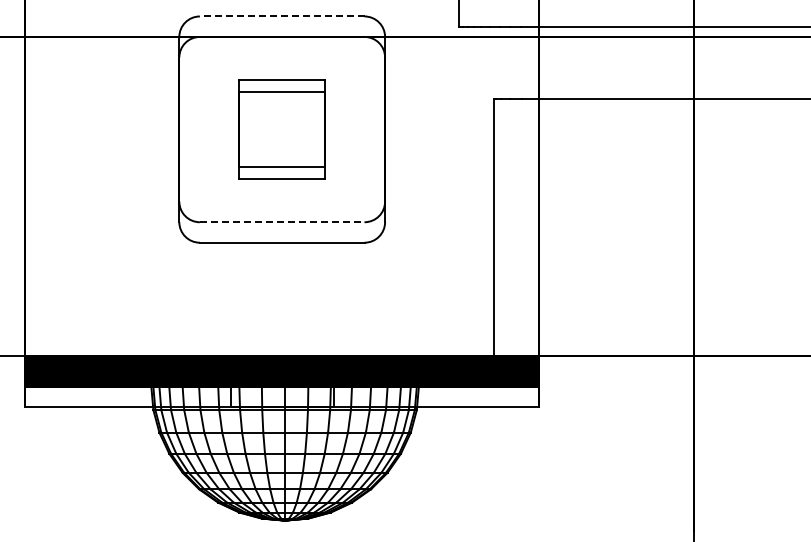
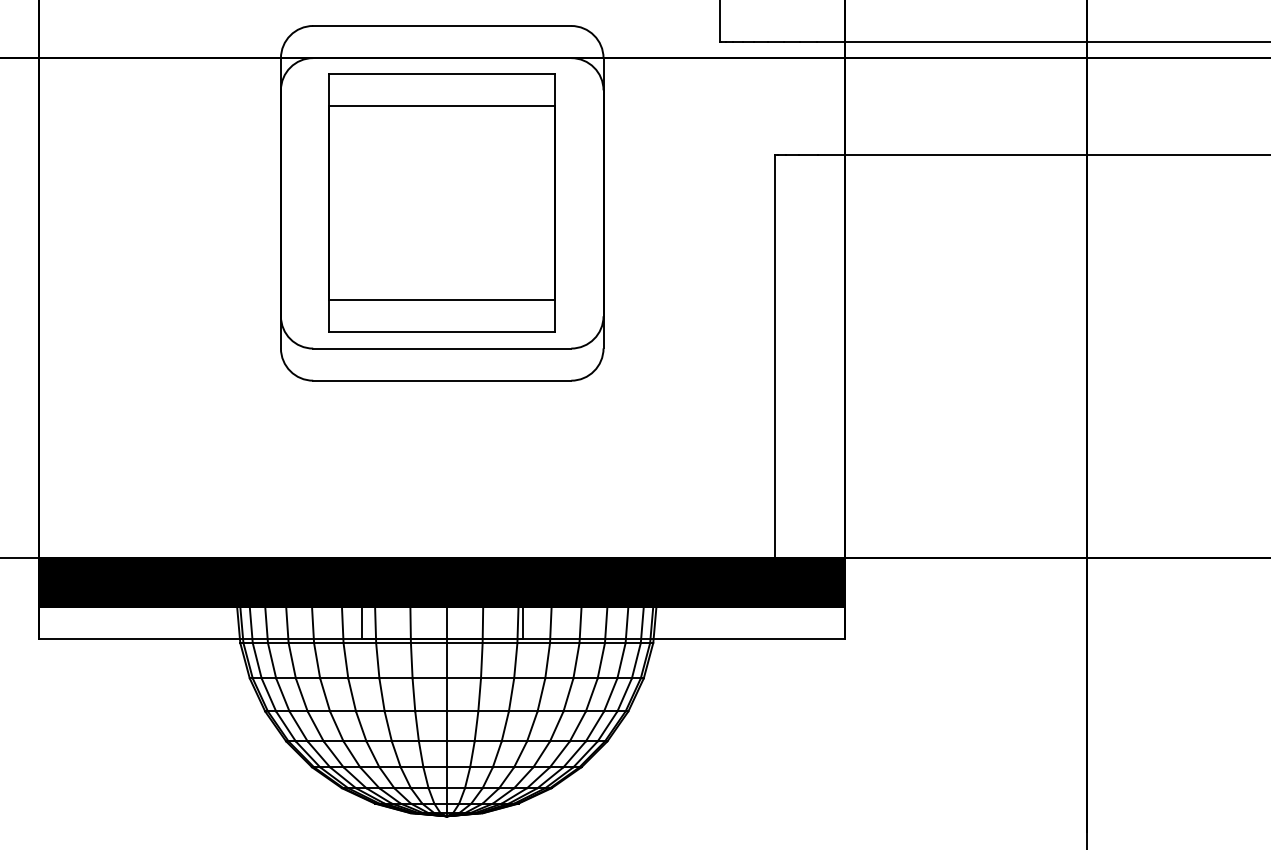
line: (281, 16) -> (441, 26), dashed -> solid
part: (281, 129) -> (441, 203), size x1.67
line: (282, 222) -> (442, 348), dashed -> solid

